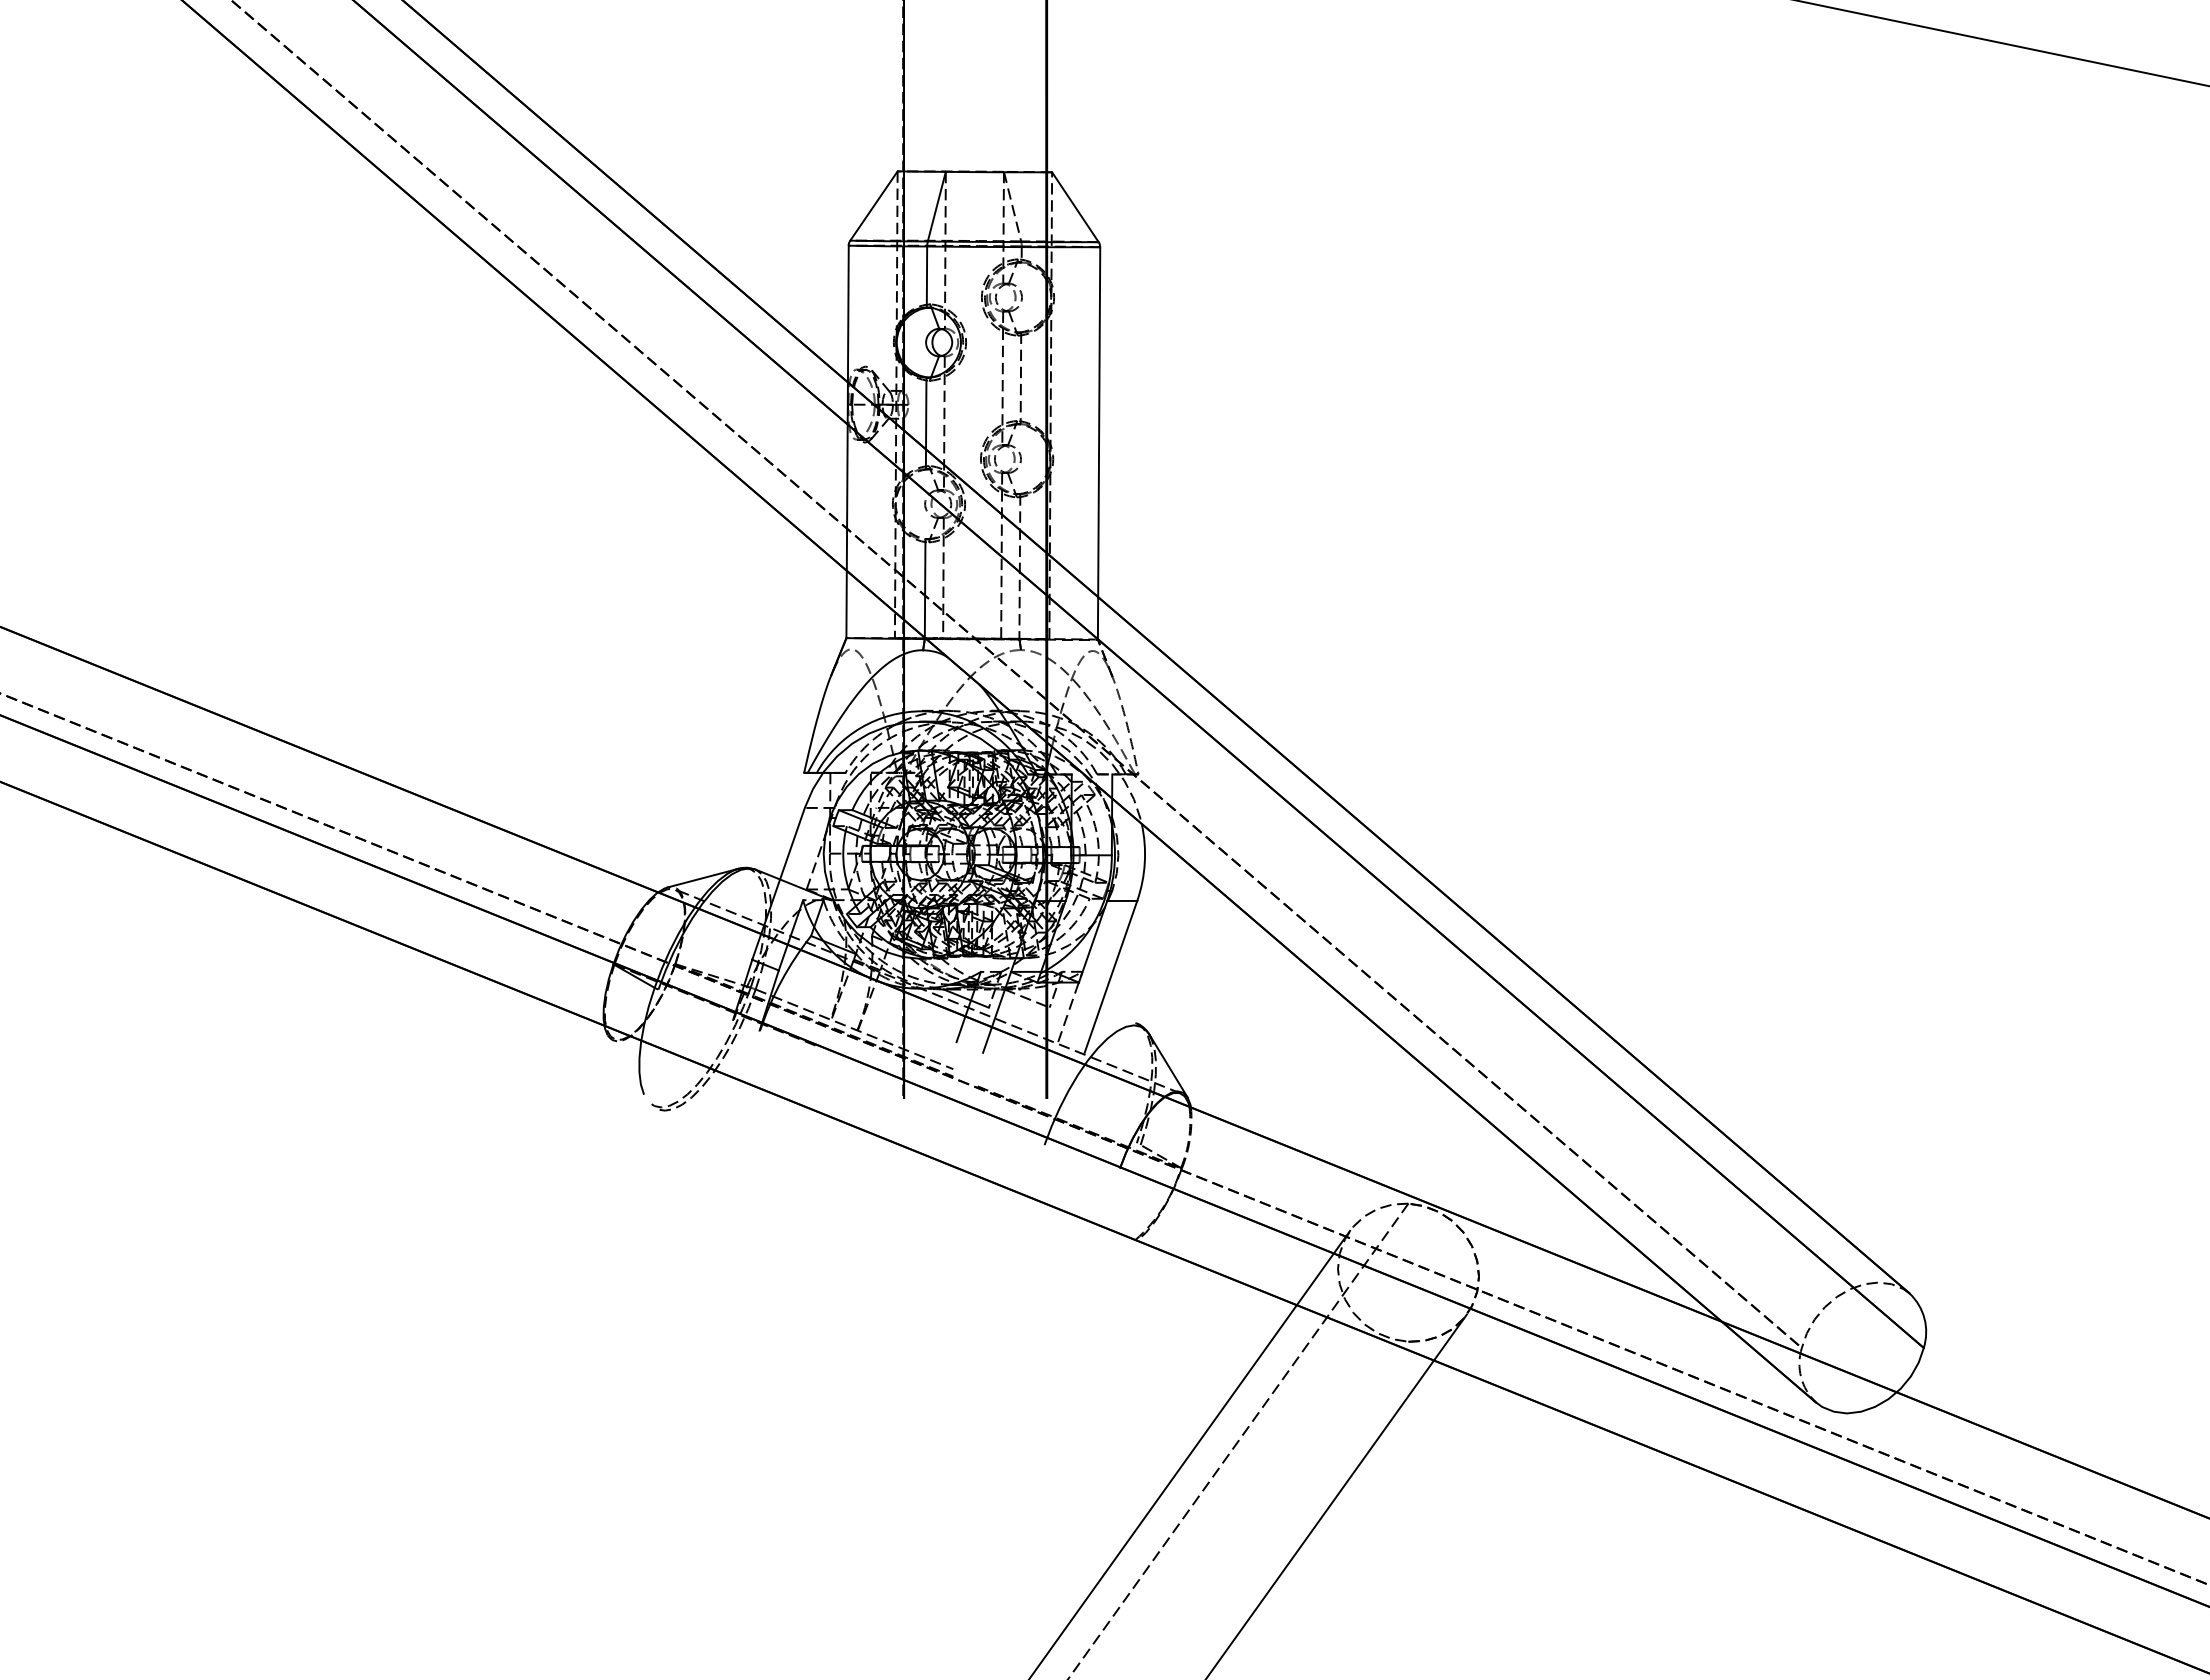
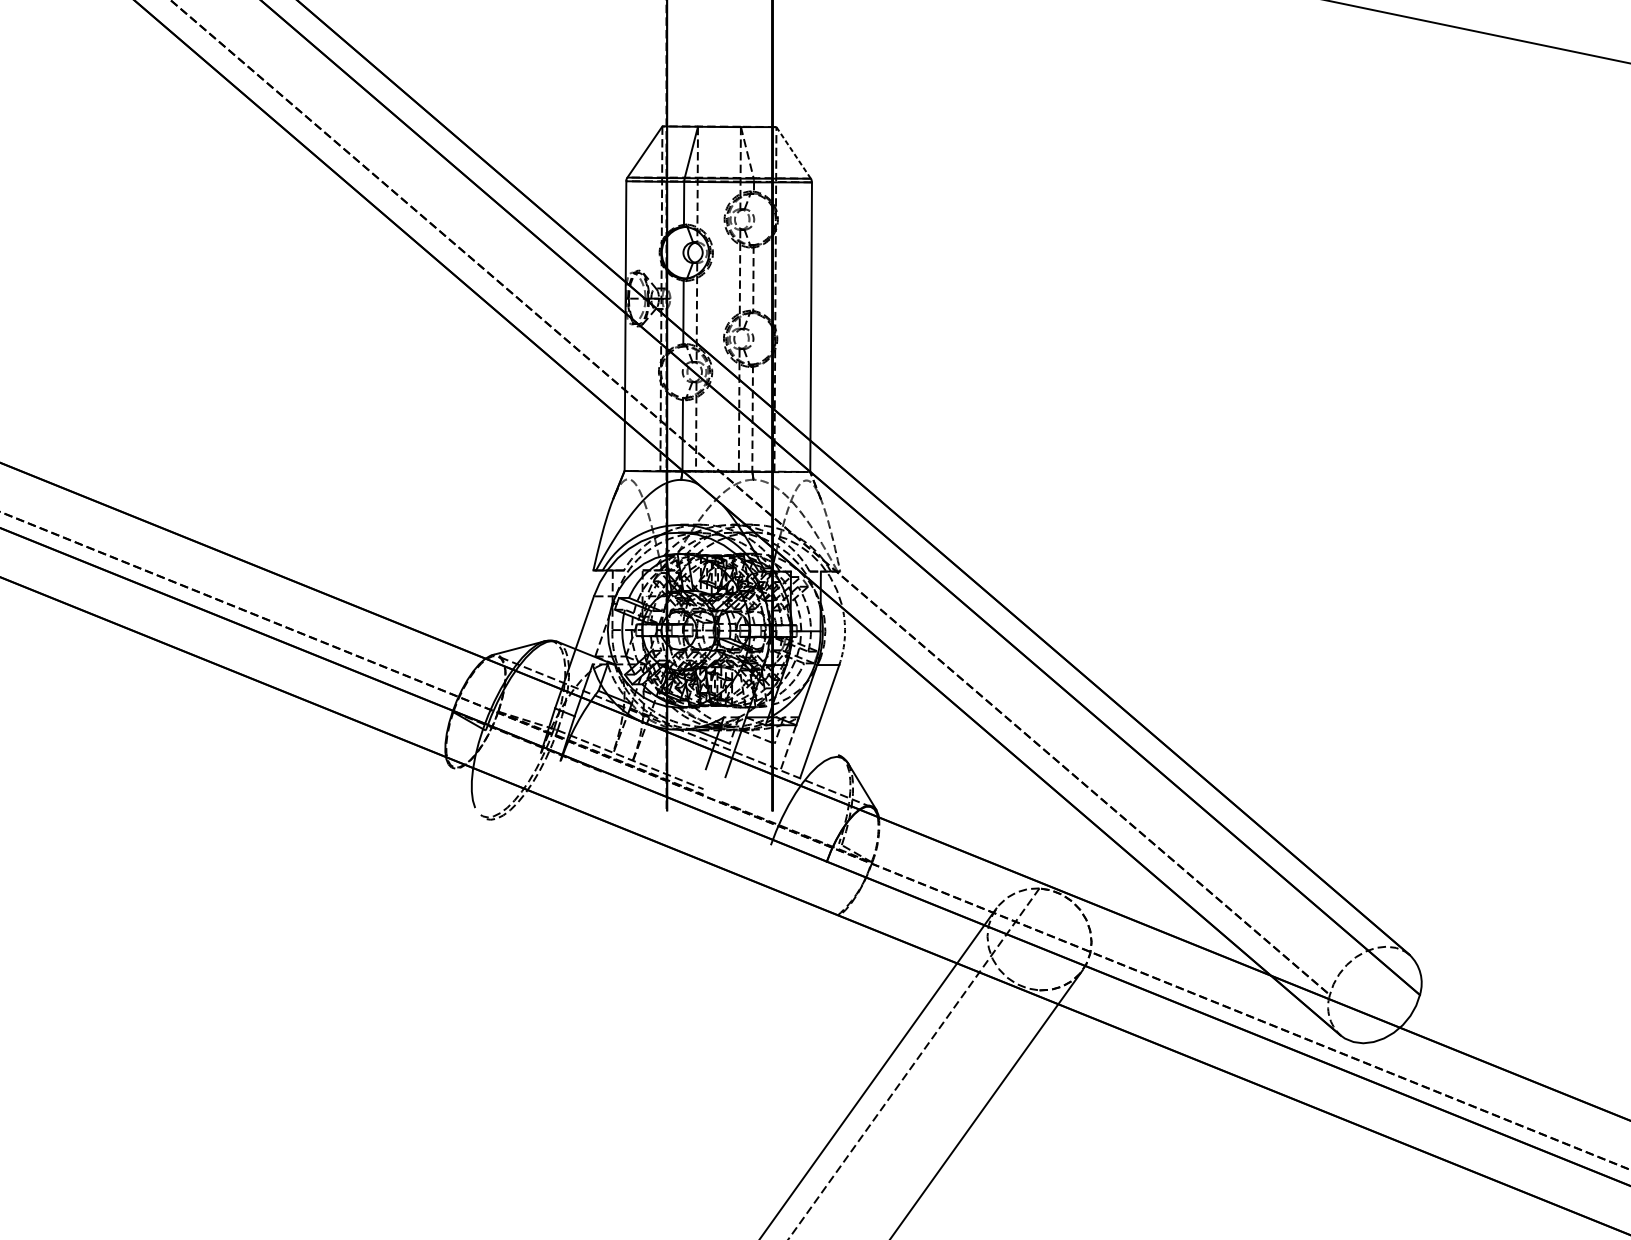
line: (1075, 206) -> (793, 152), solid -> dashed
arc: (1144, 862) -> (844, 636), solid -> dashed

